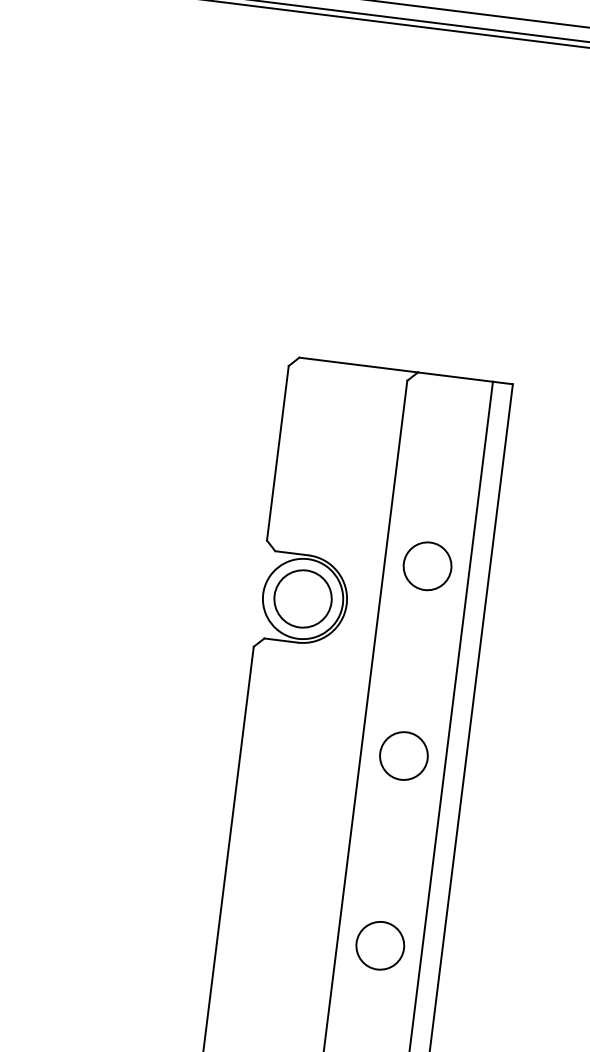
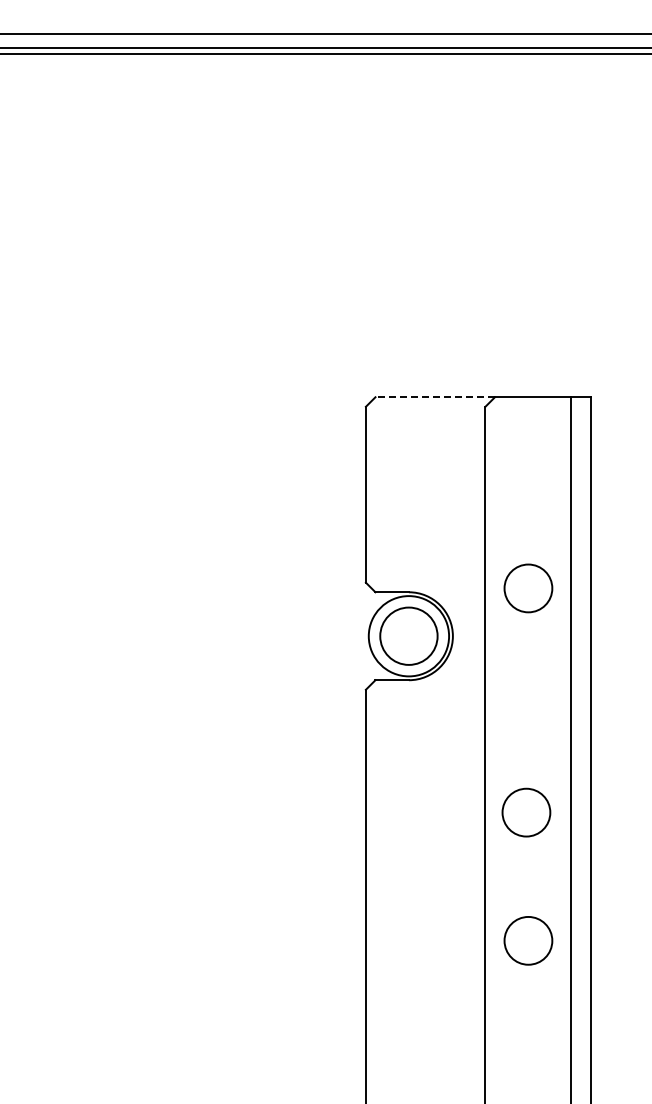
line: (358, 365) -> (435, 397), solid -> dashed
circle: (404, 755) -> (526, 812), moved
circle: (380, 945) -> (528, 940), moved

